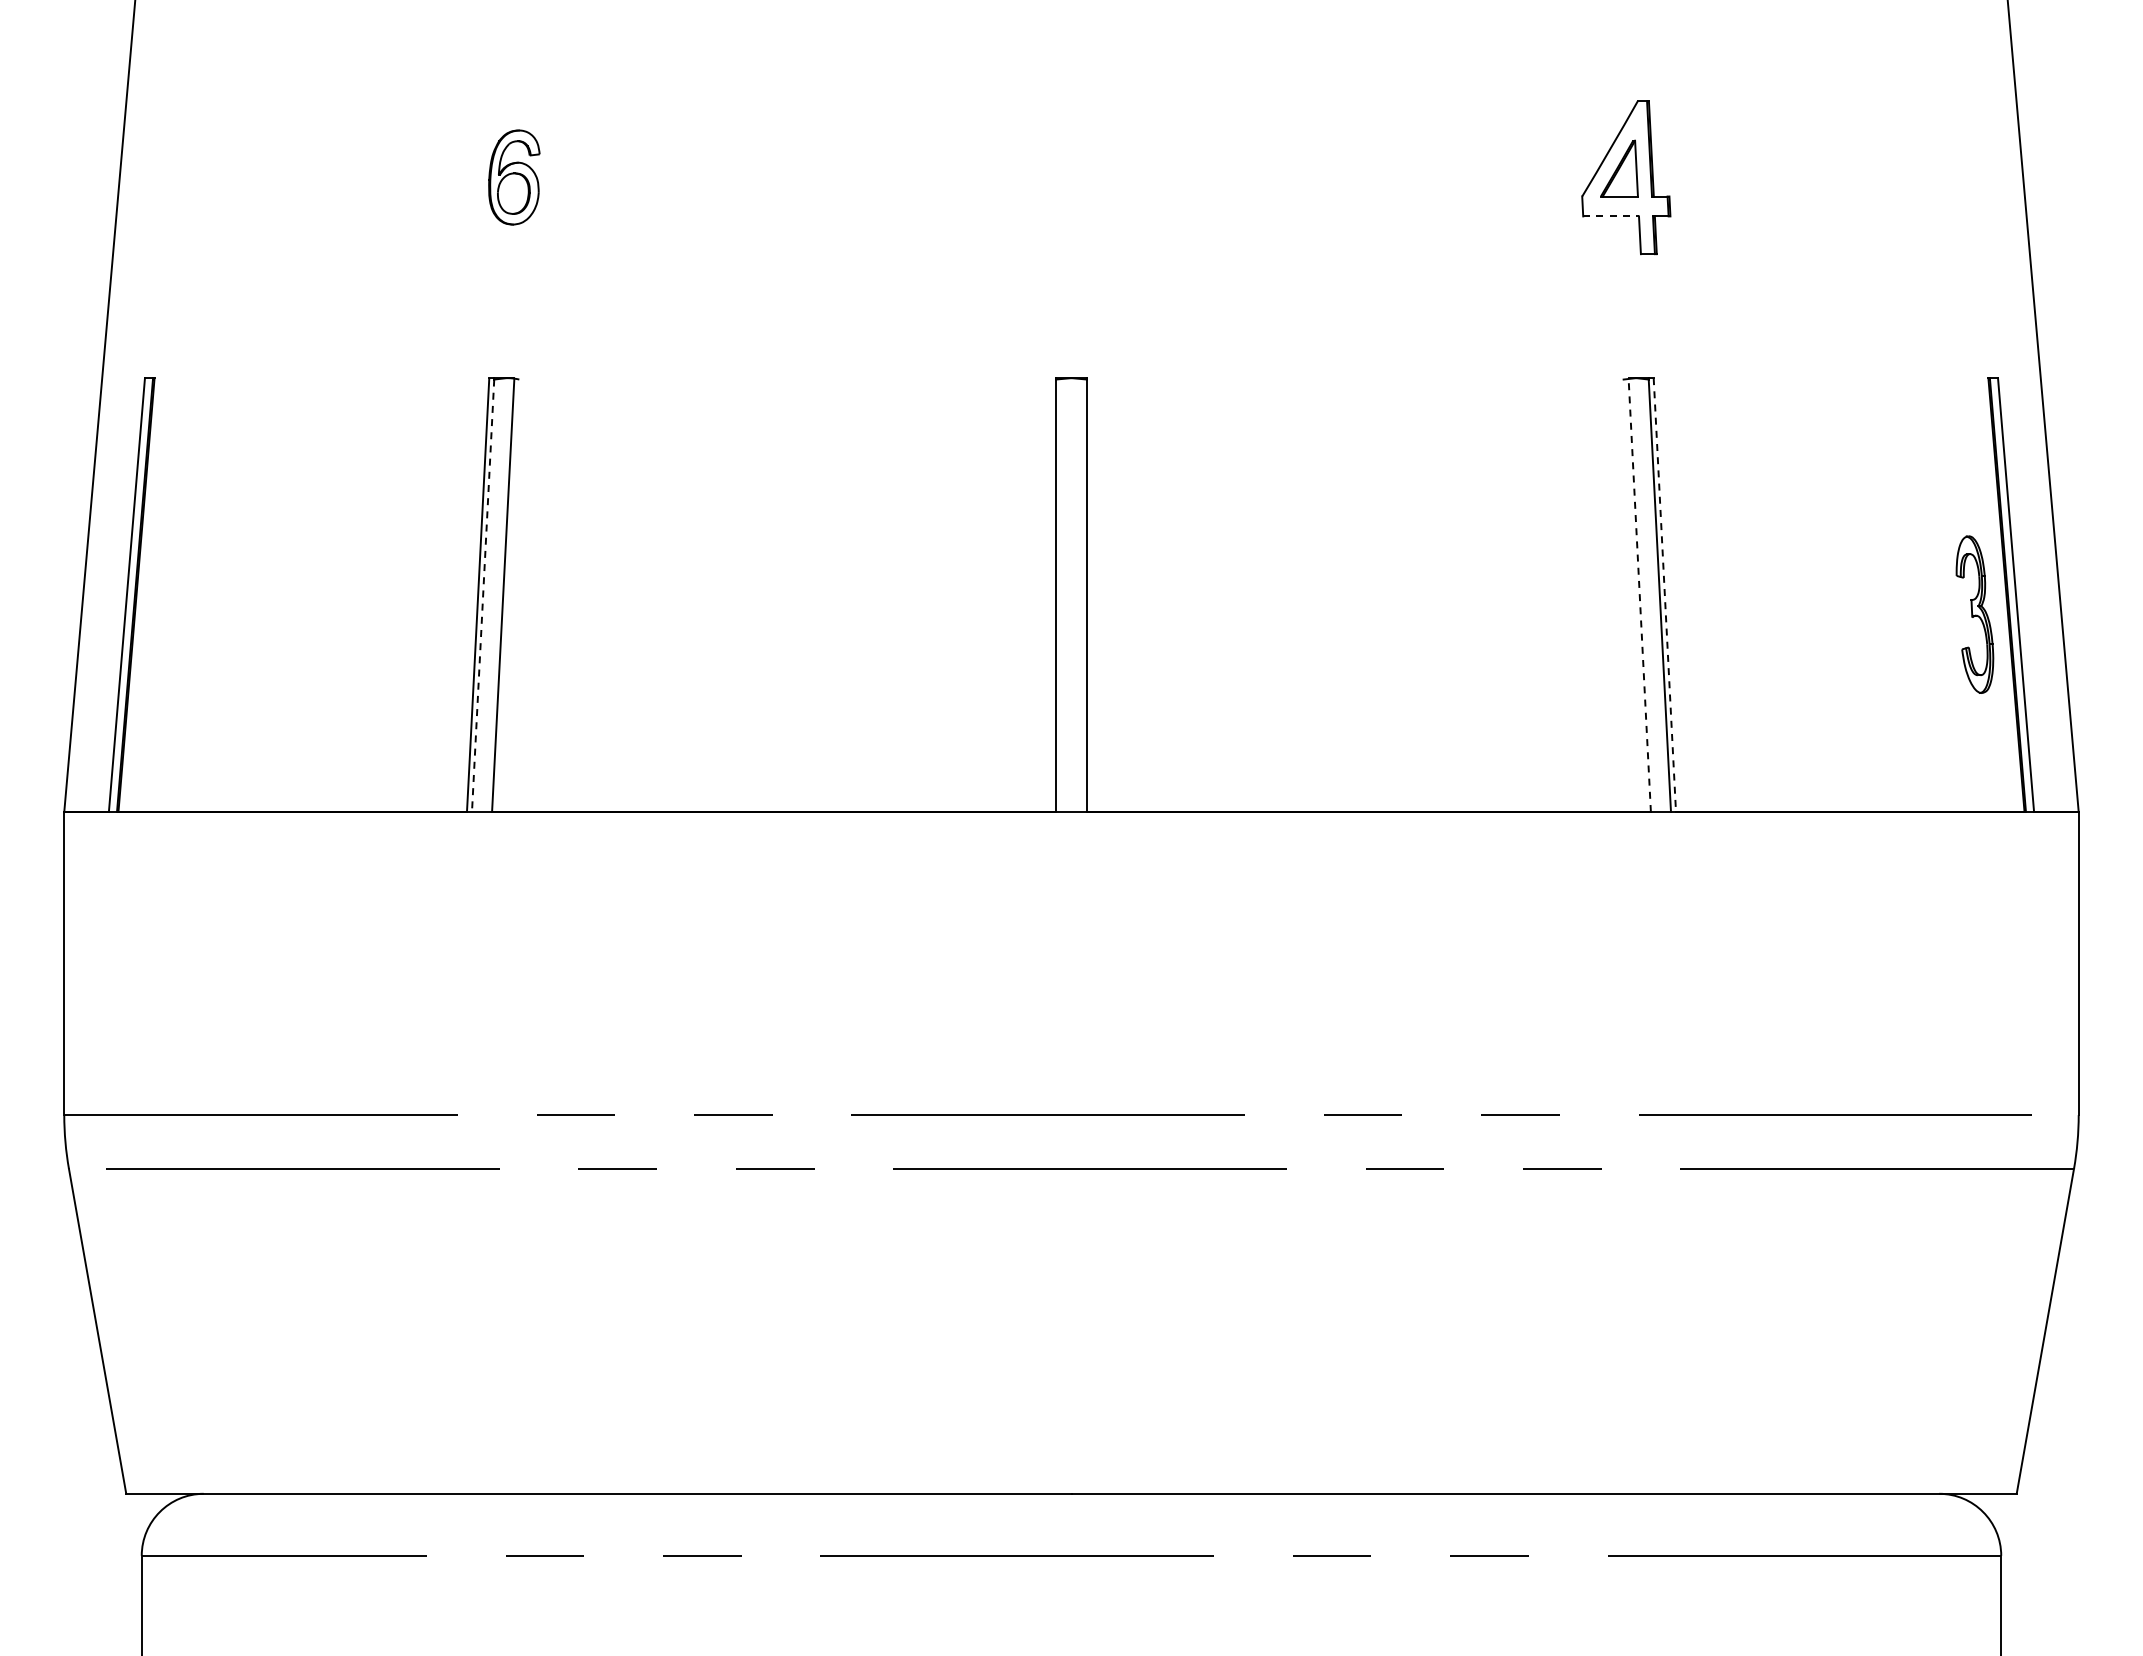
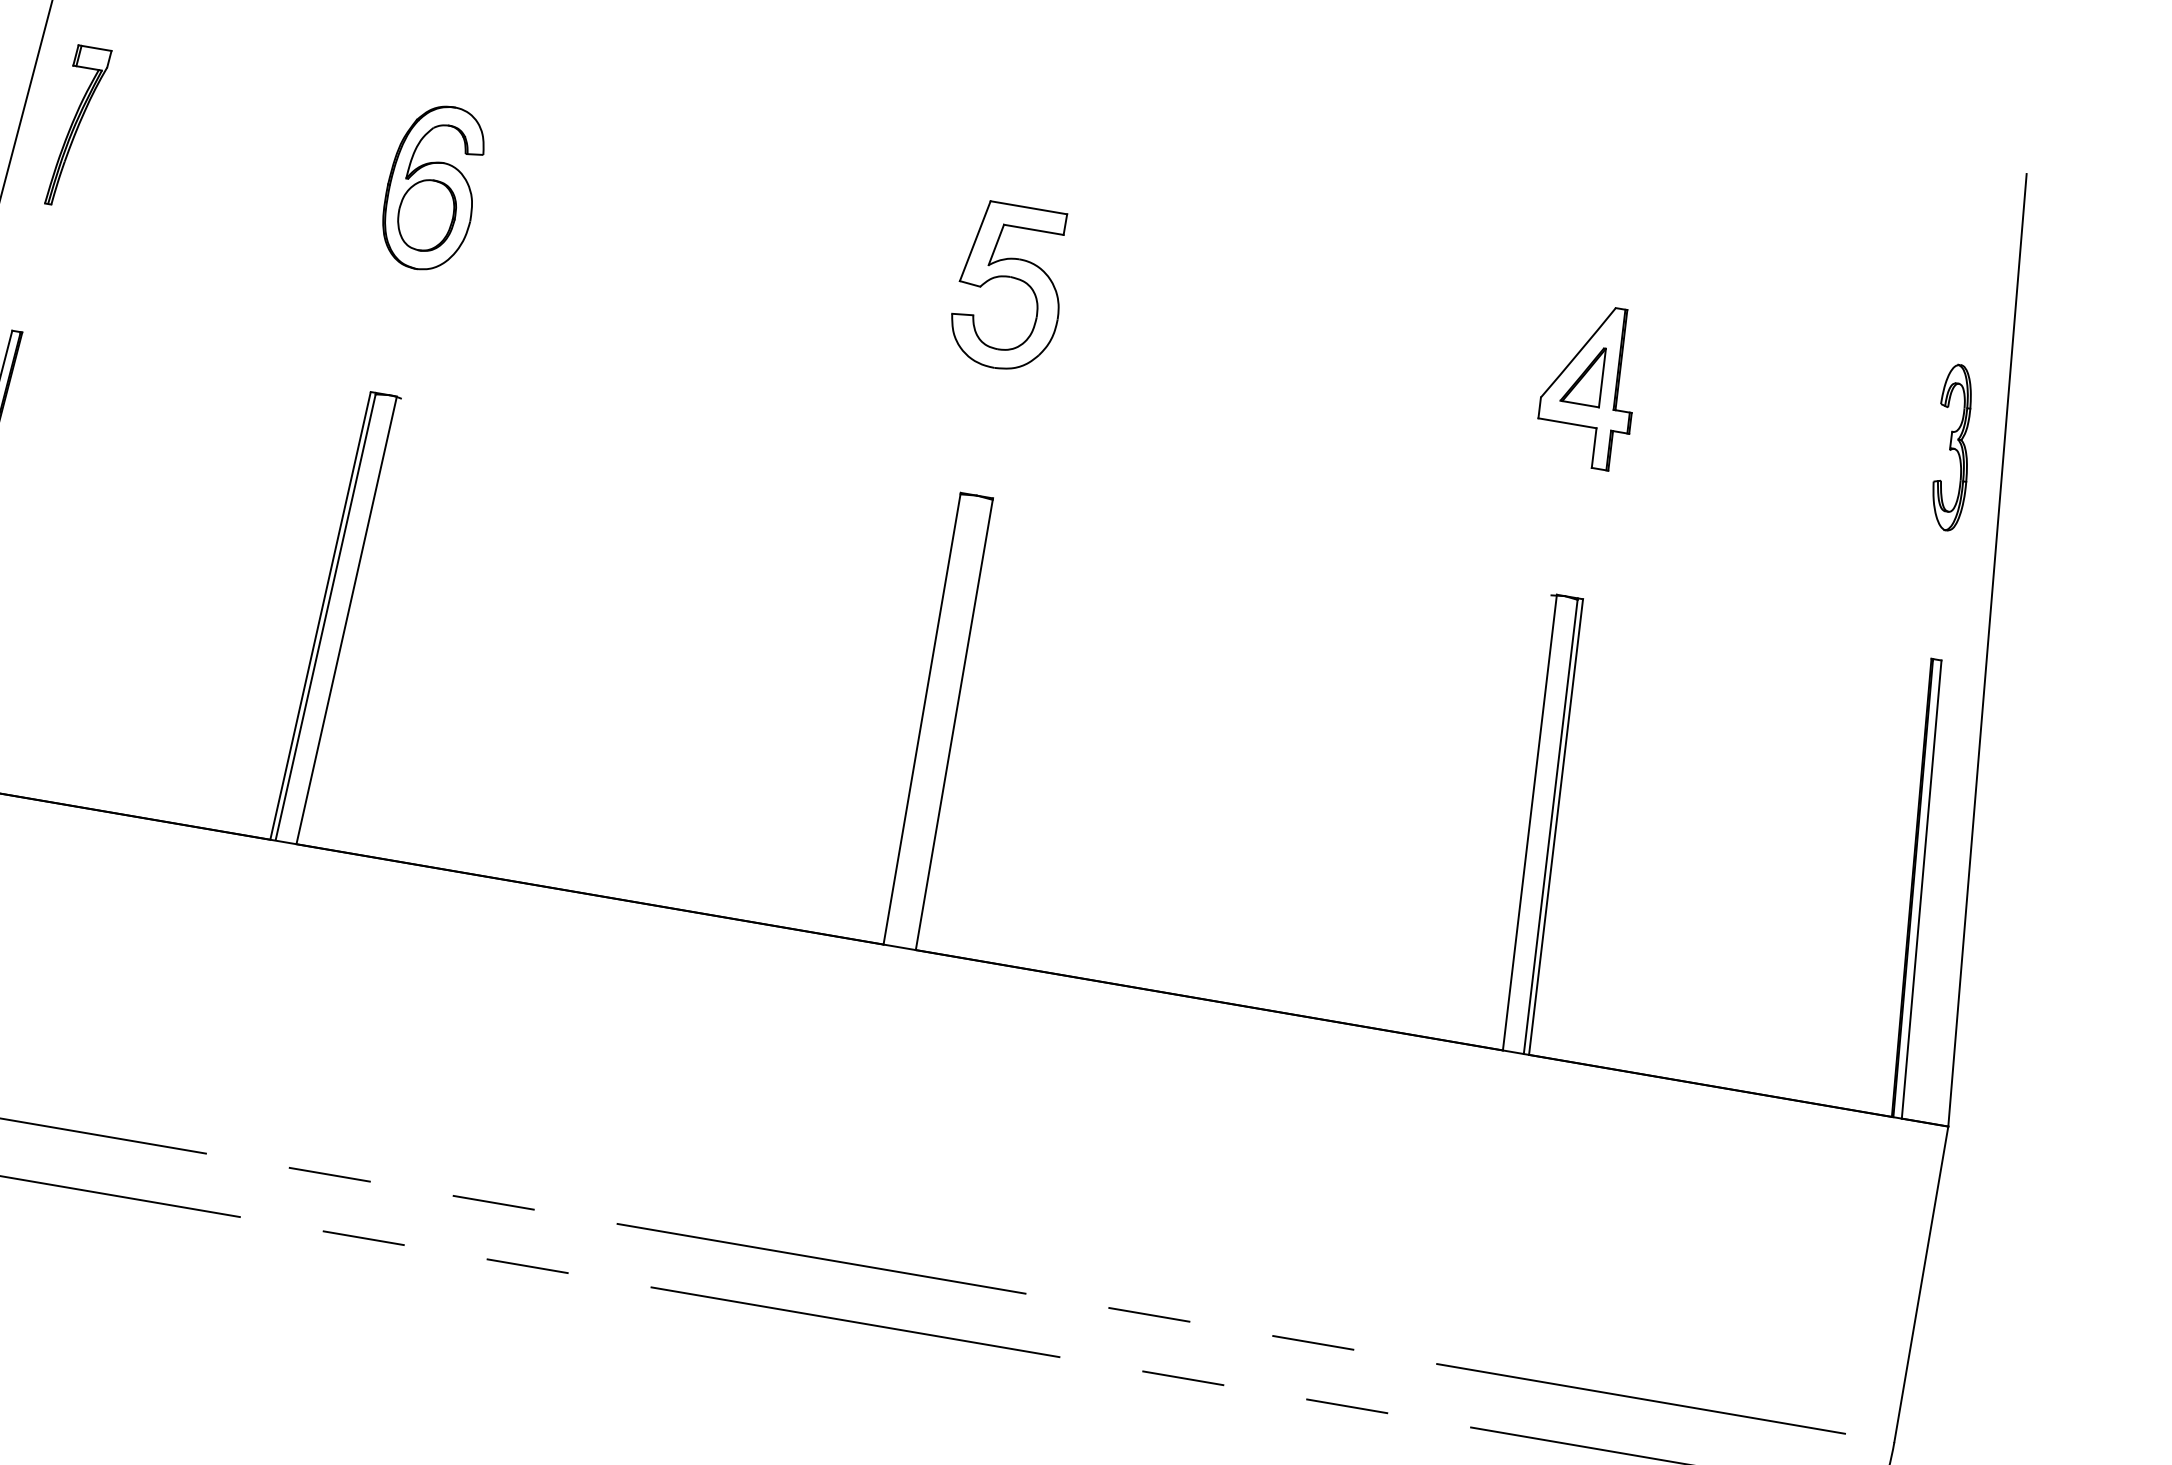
part: (1068, 169) -> (1010, 277), added
part: (173, 177) -> (77, 126), added
part: (514, 177) -> (432, 187), size x1.67
line: (1611, 216) -> (1567, 423), dashed -> solid
line: (1639, 594) -> (1529, 821), dashed -> solid
line: (1664, 595) -> (1555, 827), dashed -> solid
line: (483, 596) -> (325, 618), dashed -> solid
part: (1974, 614) -> (1952, 447), moved

